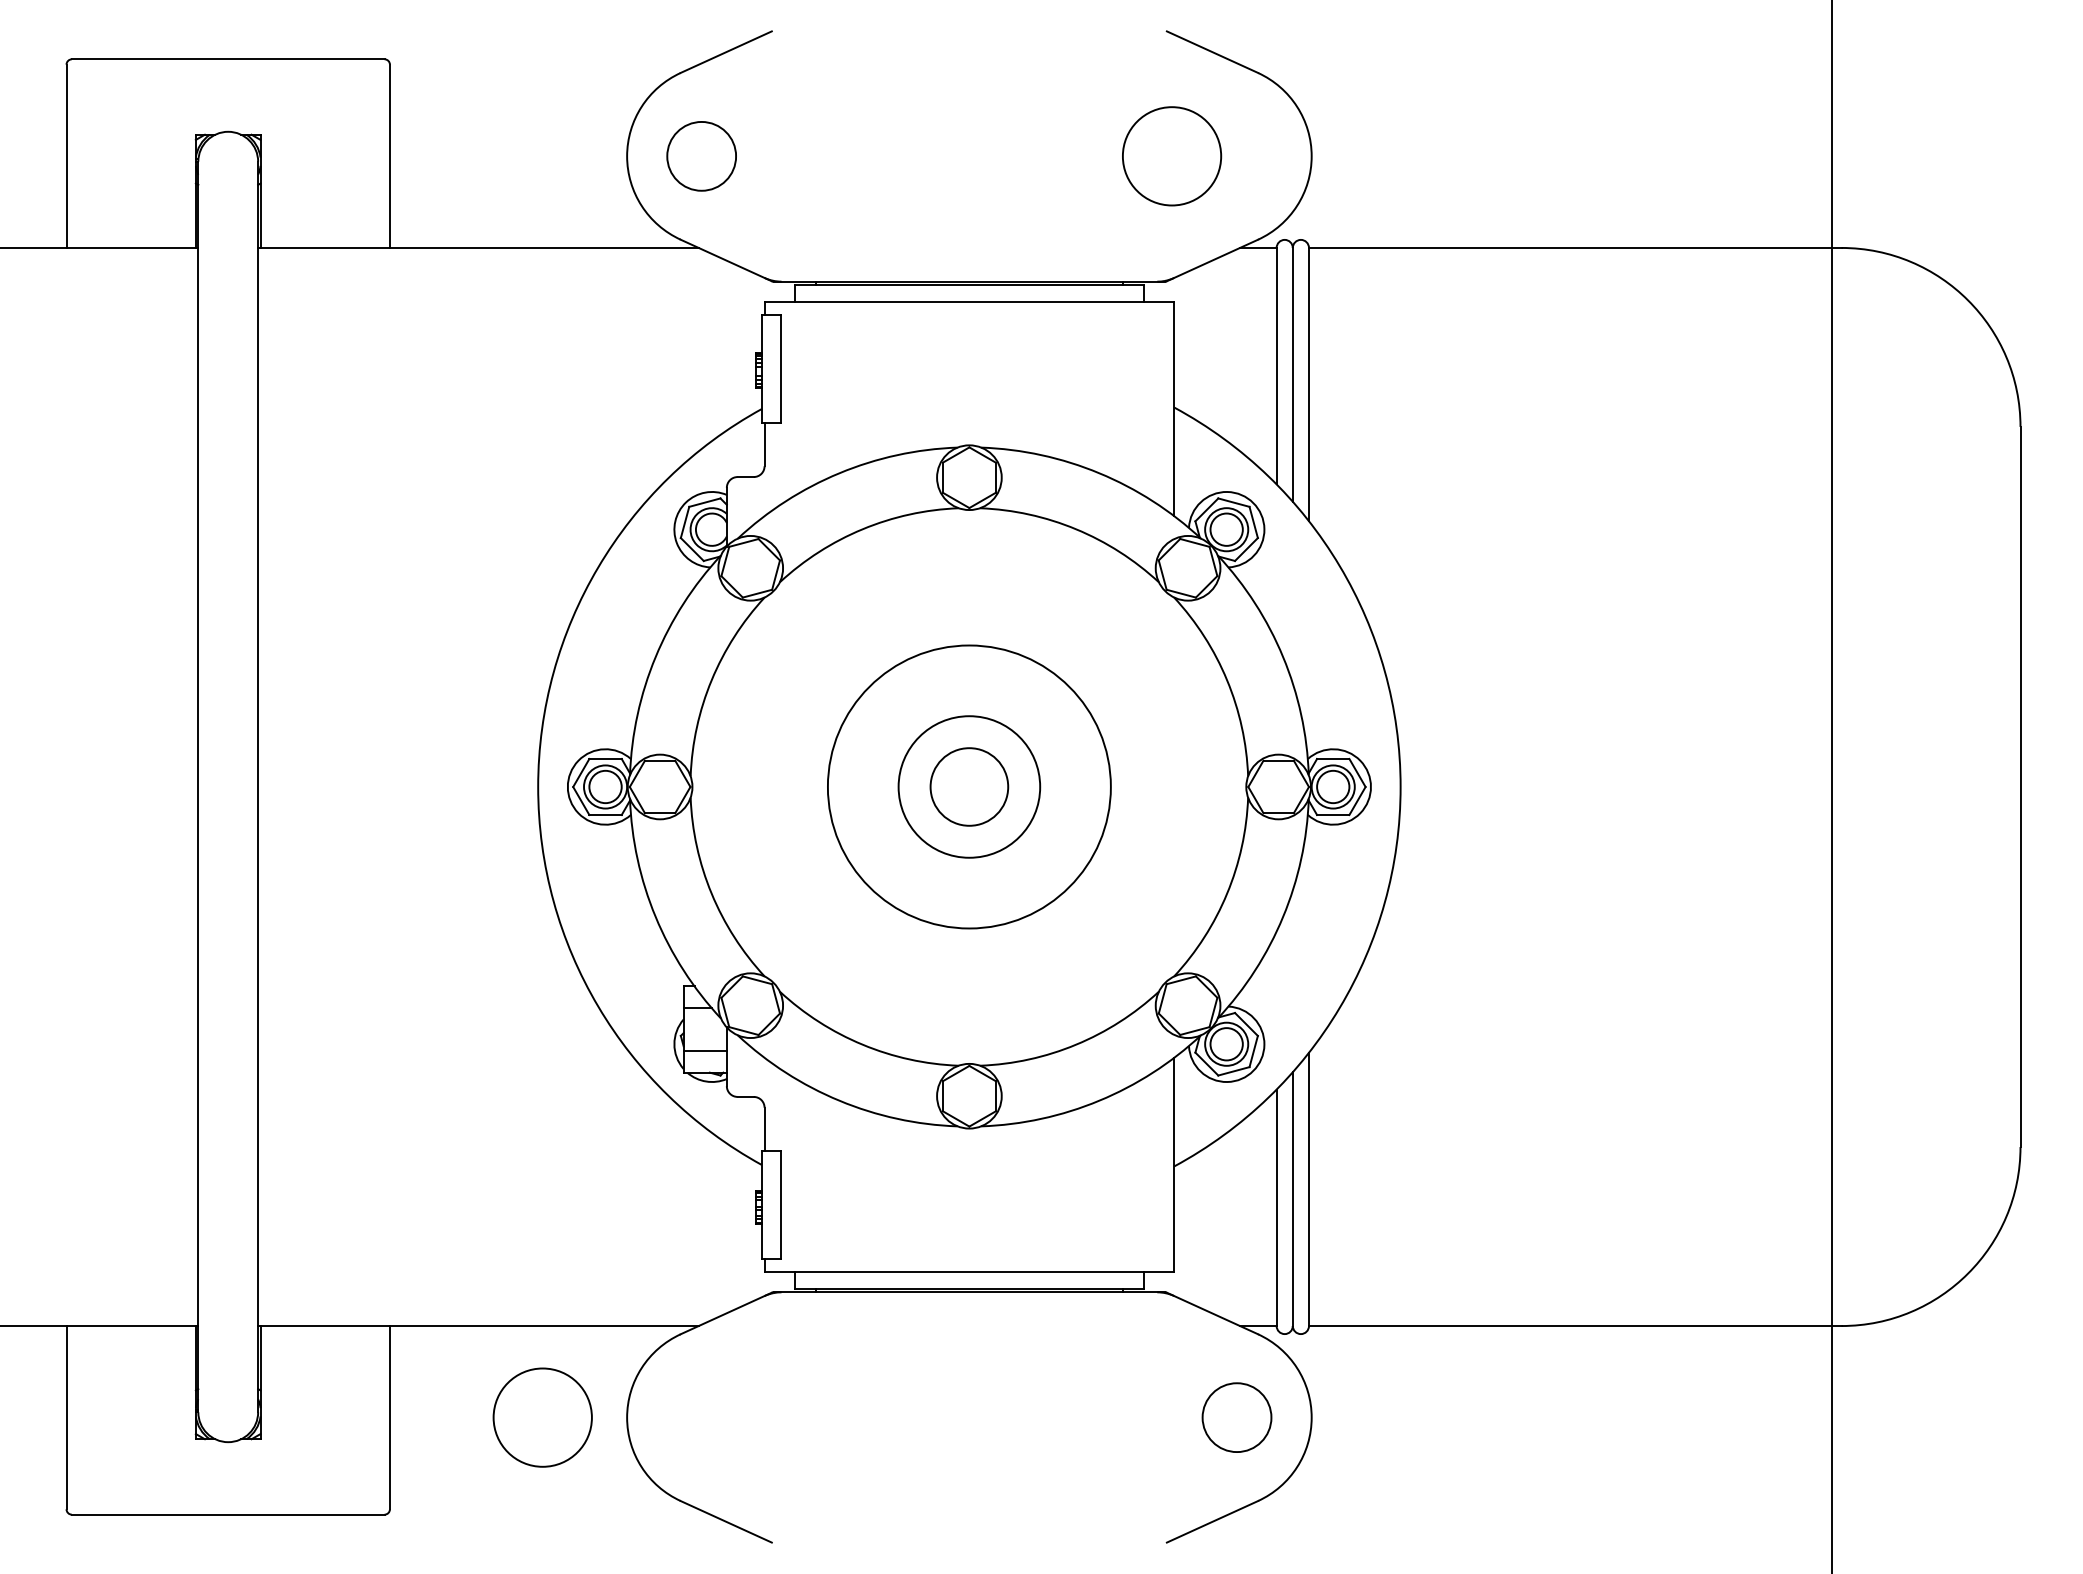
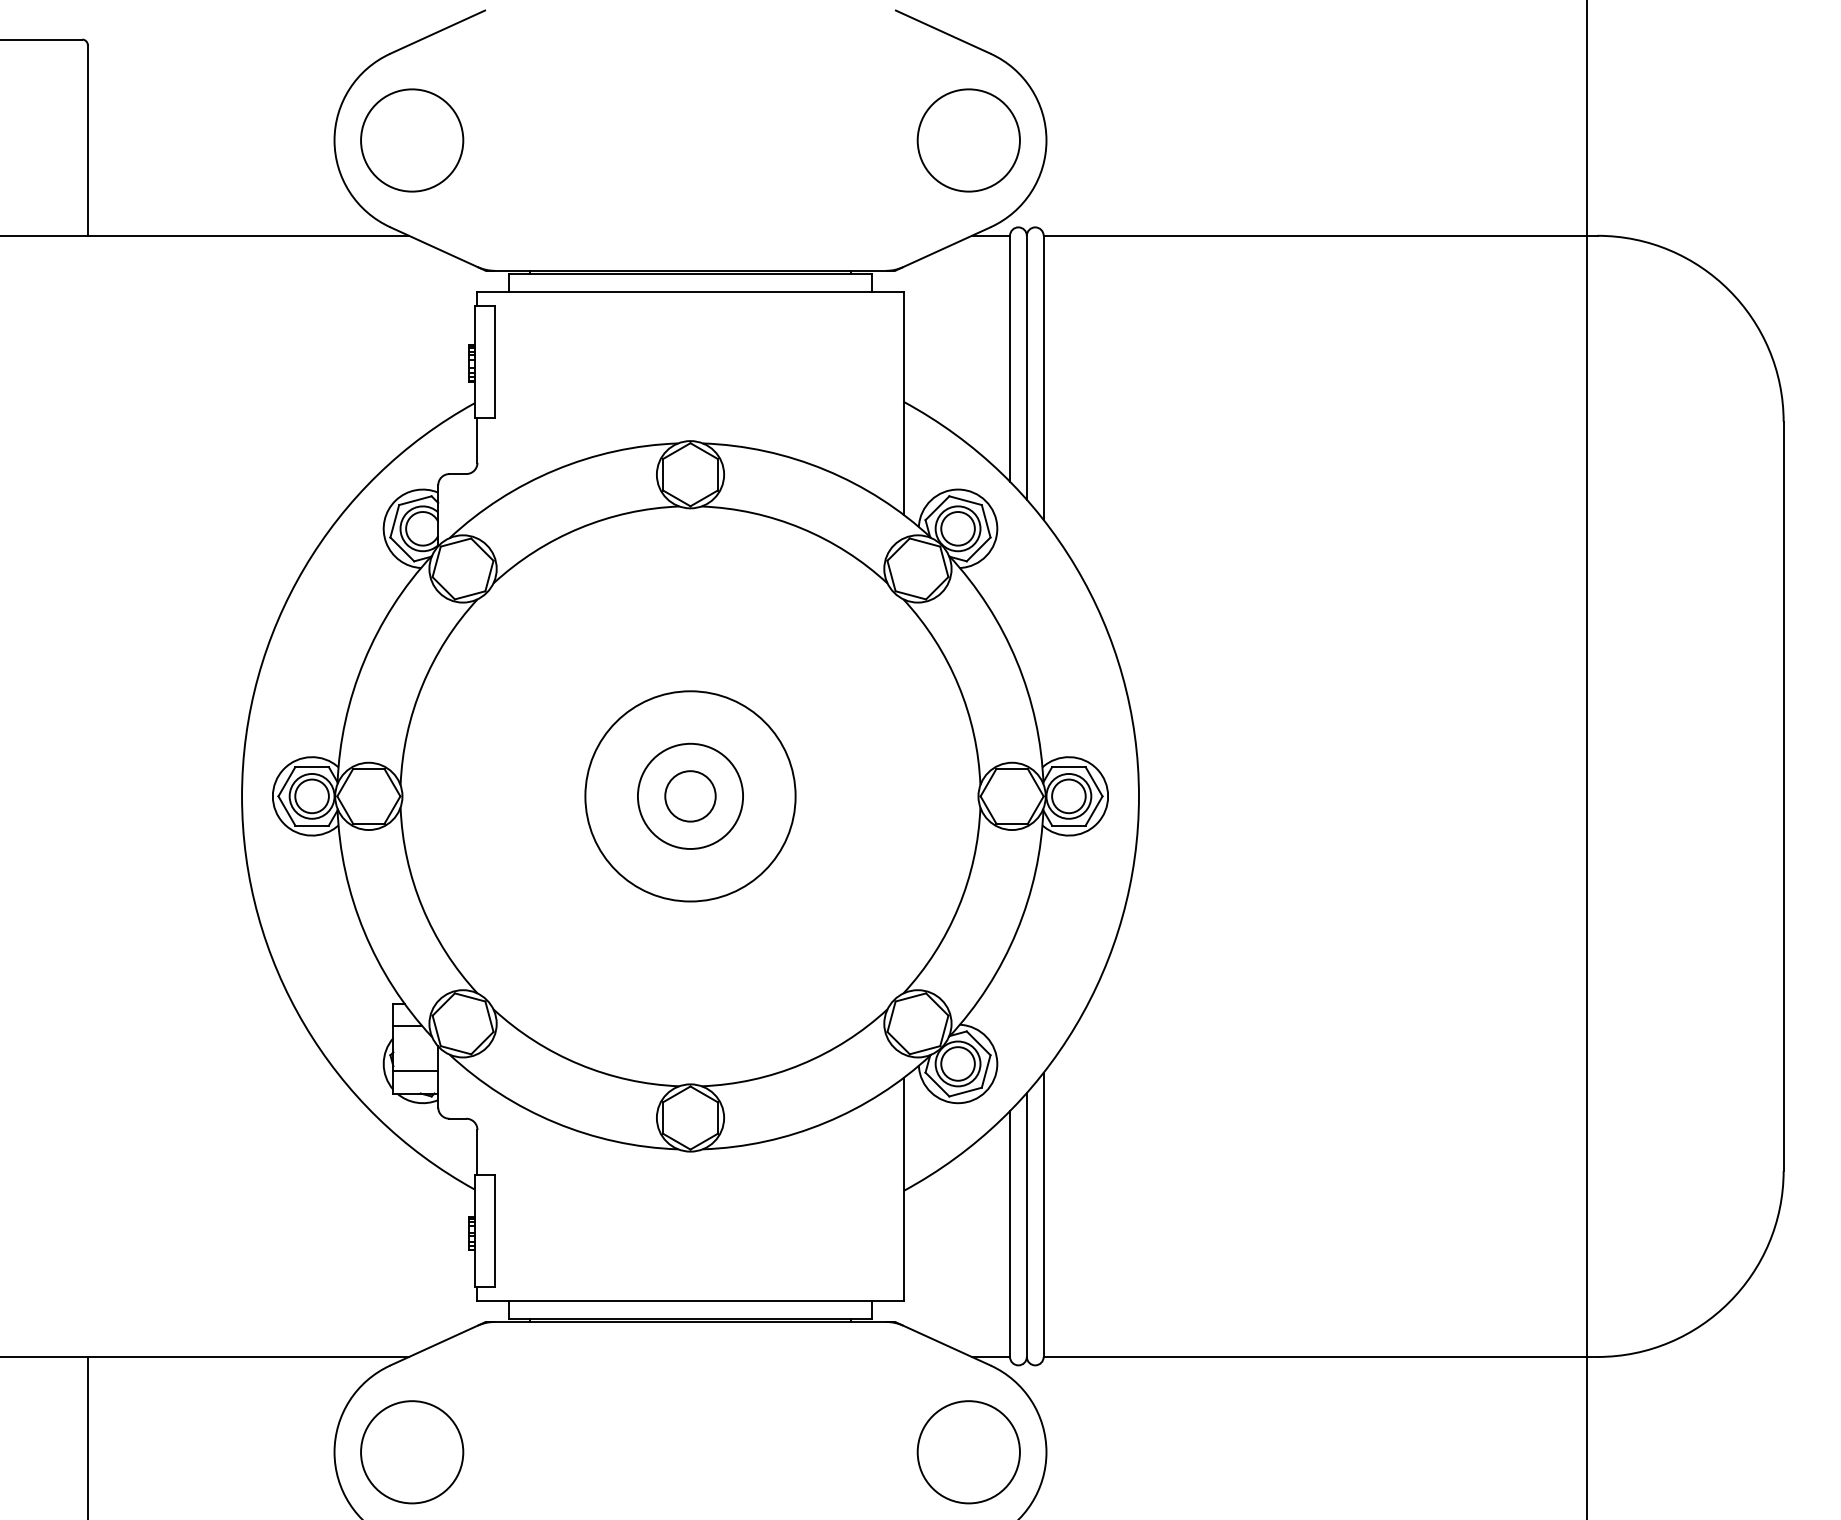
circle: (701, 156) -> (411, 140), size x1.43
circle: (1172, 156) -> (969, 140), moved
circle: (968, 786) -> (689, 795), size x0.71
circle: (969, 786) -> (690, 795), size x0.62
circle: (969, 786) -> (690, 795), size x0.71
circle: (542, 1417) -> (411, 1452), moved
circle: (1236, 1417) -> (968, 1452), size x1.43

